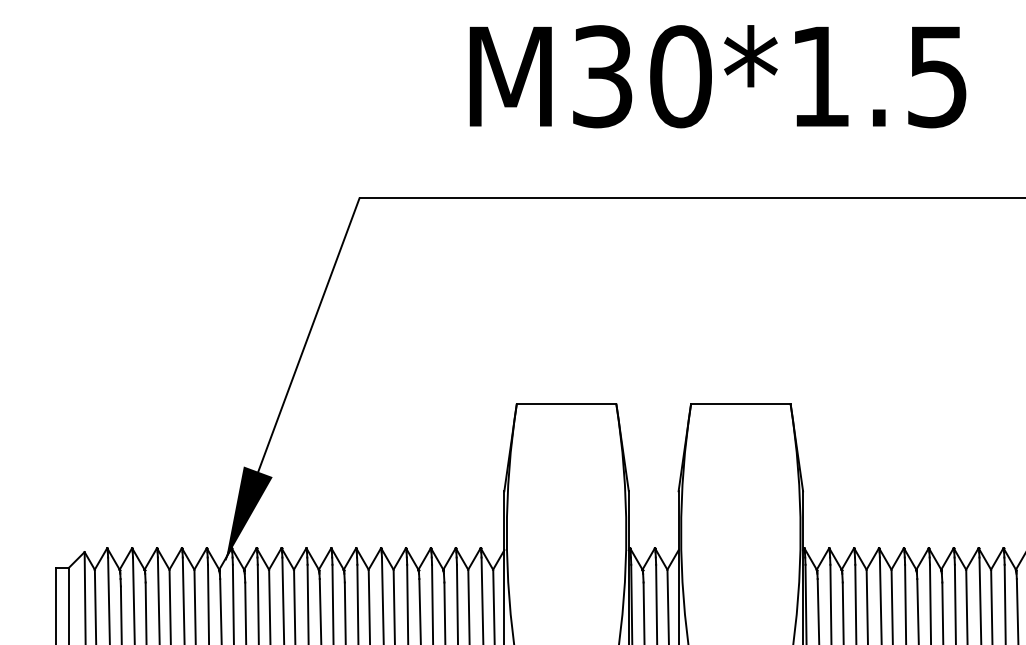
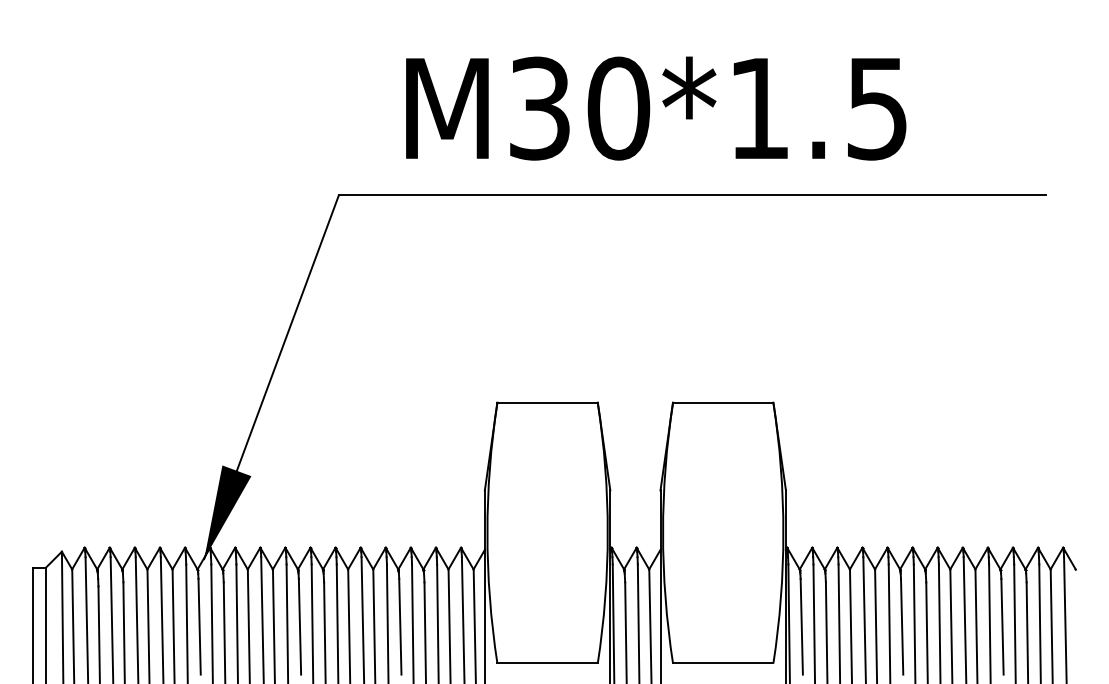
text: (718, 76) -> (656, 108), moved

